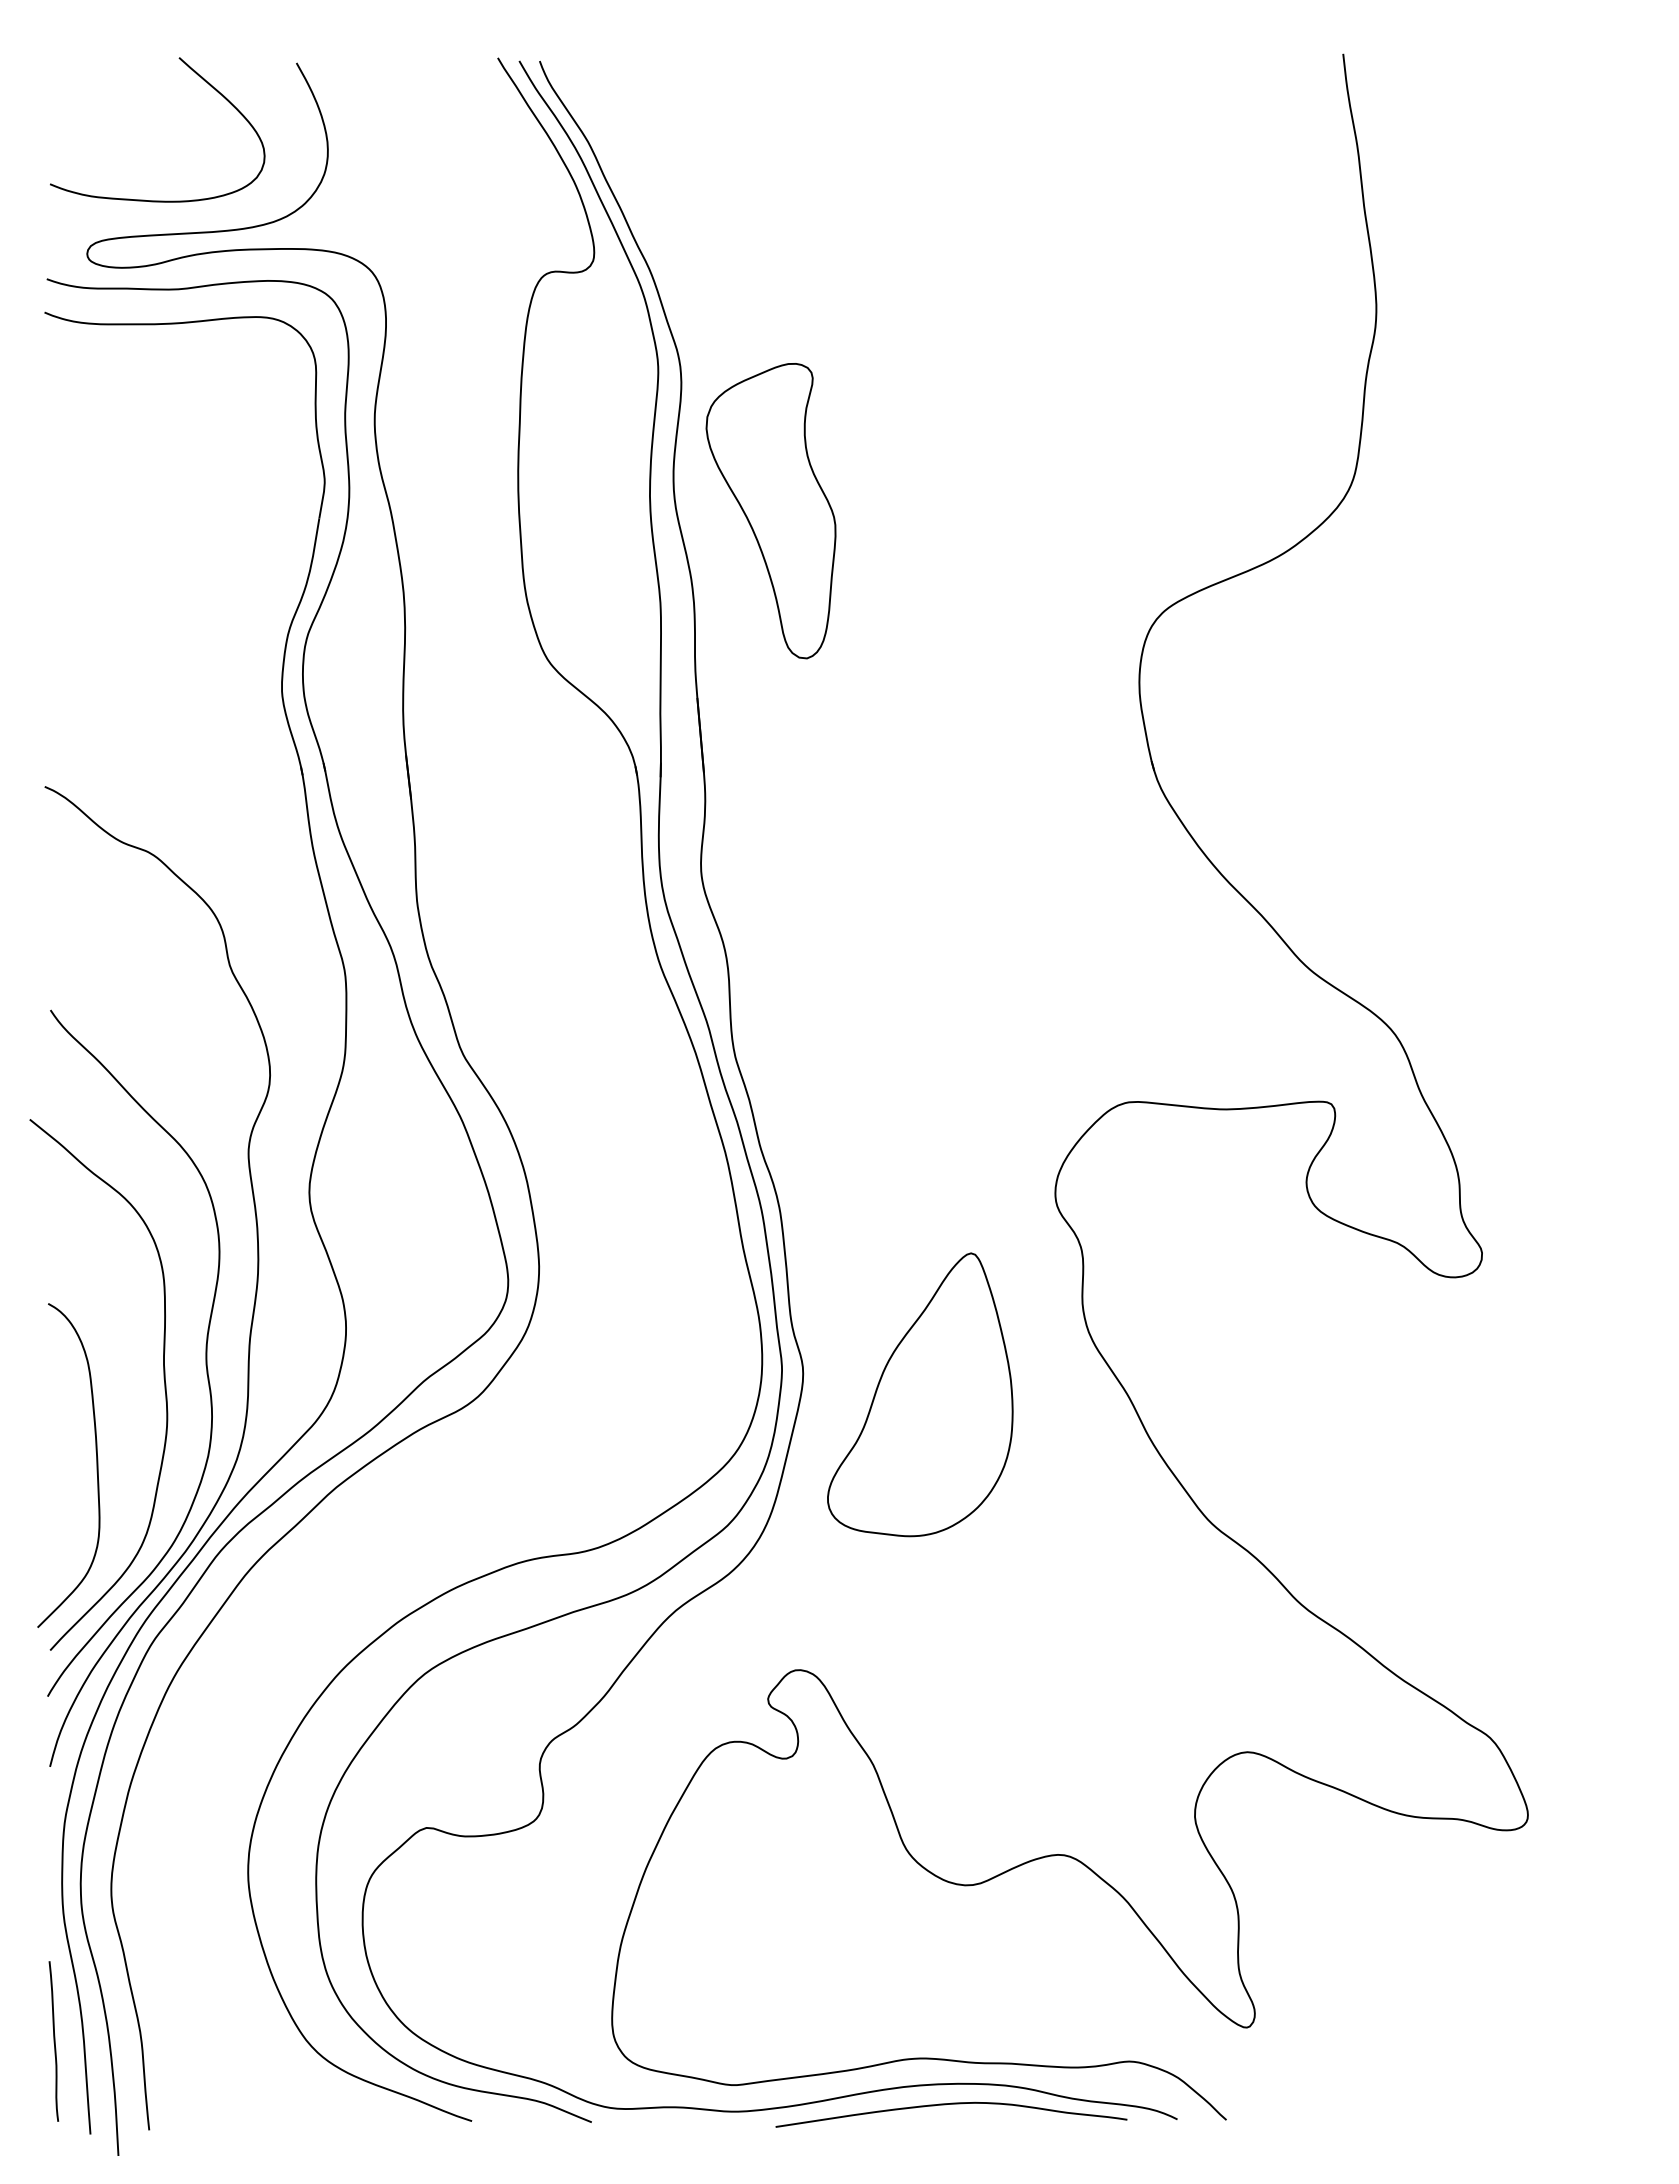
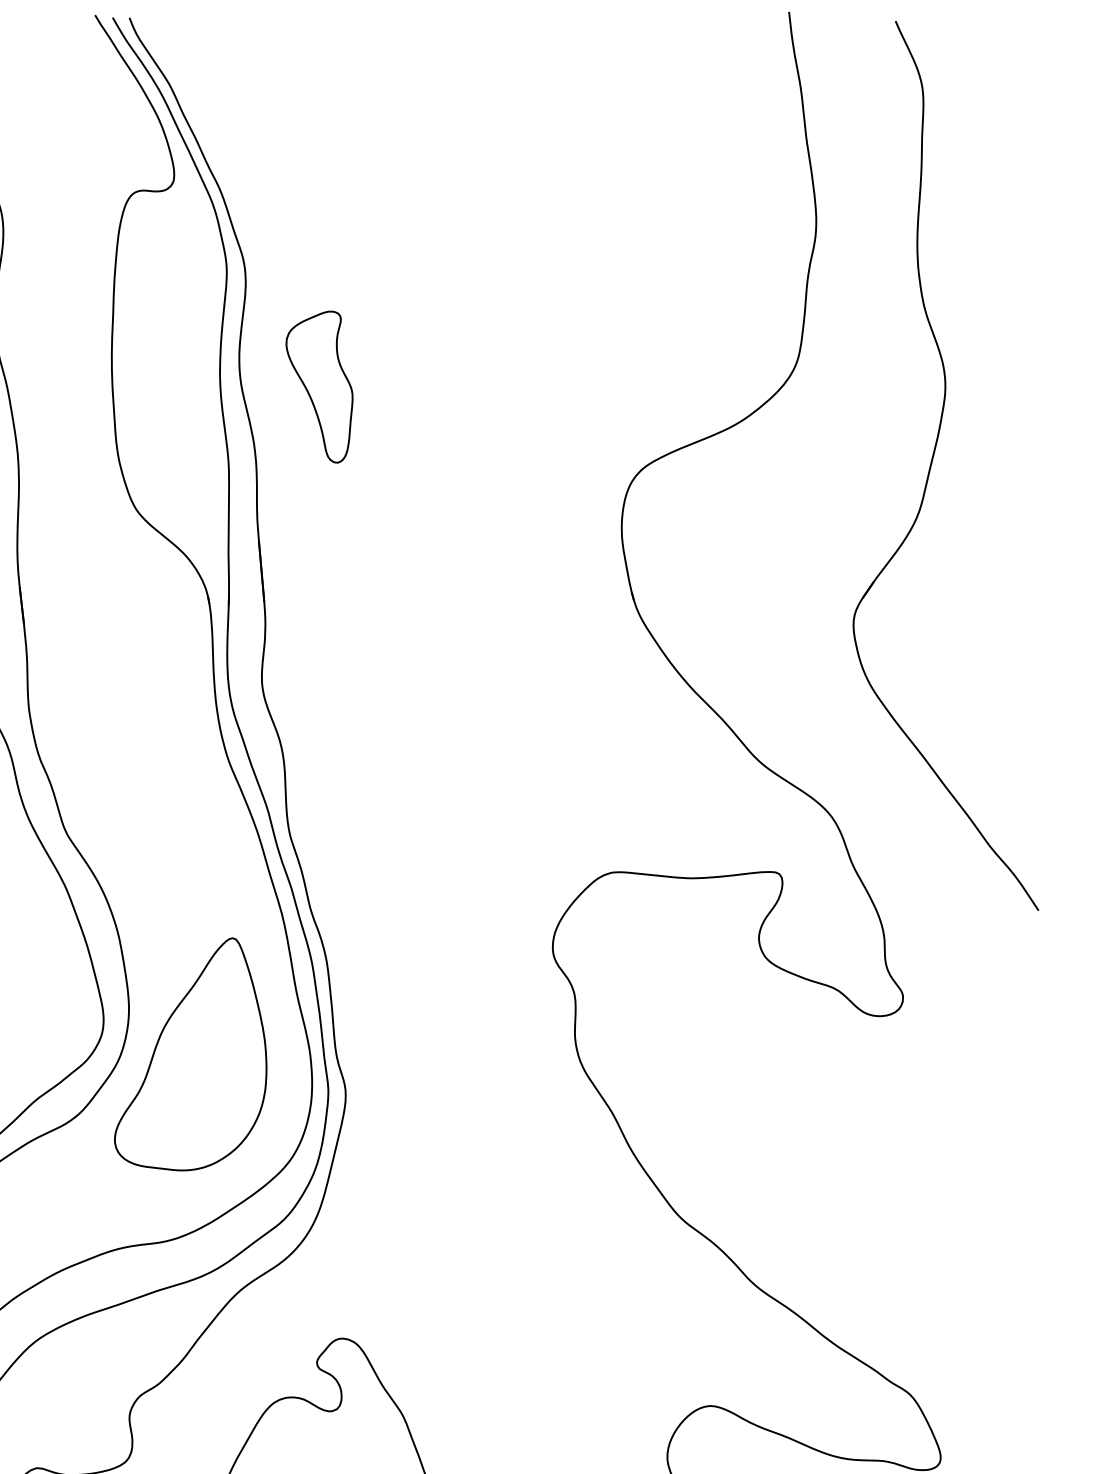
part: (771, 510) -> (319, 386), size x0.62
part: (1517, 605) -> (932, 464), added
part: (920, 1394) -> (190, 1054), moved

